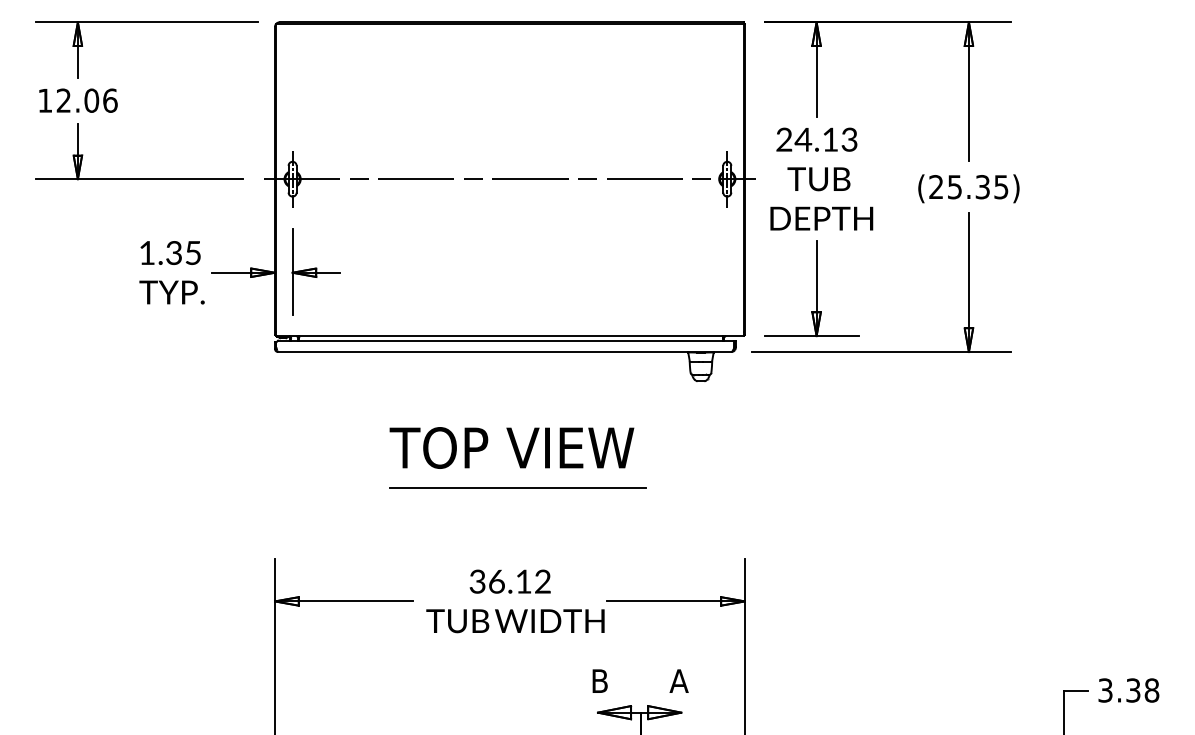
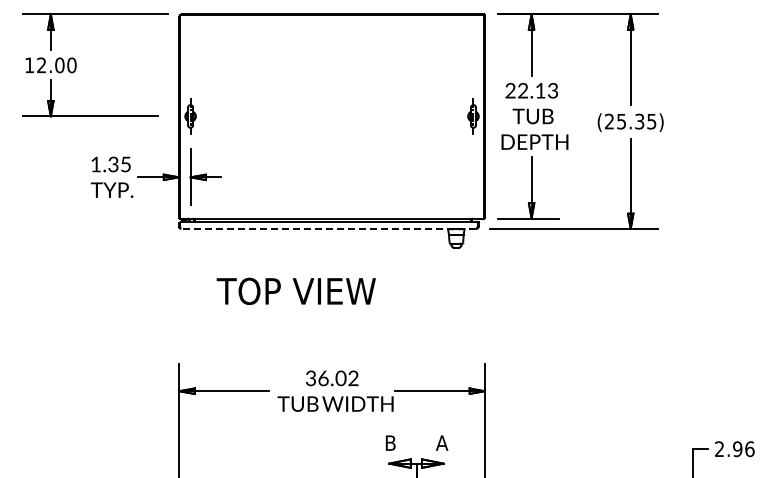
text: (109, 100) -> (71, 65), 12.06 -> 12.00
text: (802, 139) -> (522, 90), 24.13 -> 22.13
line: (509, 179) -> (331, 116), removed
line: (504, 351) -> (328, 228), solid -> dashed
text: (510, 446) -> (295, 290), moved
line: (516, 488) -> (336, 317), removed
text: (522, 581) -> (340, 378), 36.12 -> 36.02
text: (1128, 690) -> (734, 449), 3.38 -> 2.96

